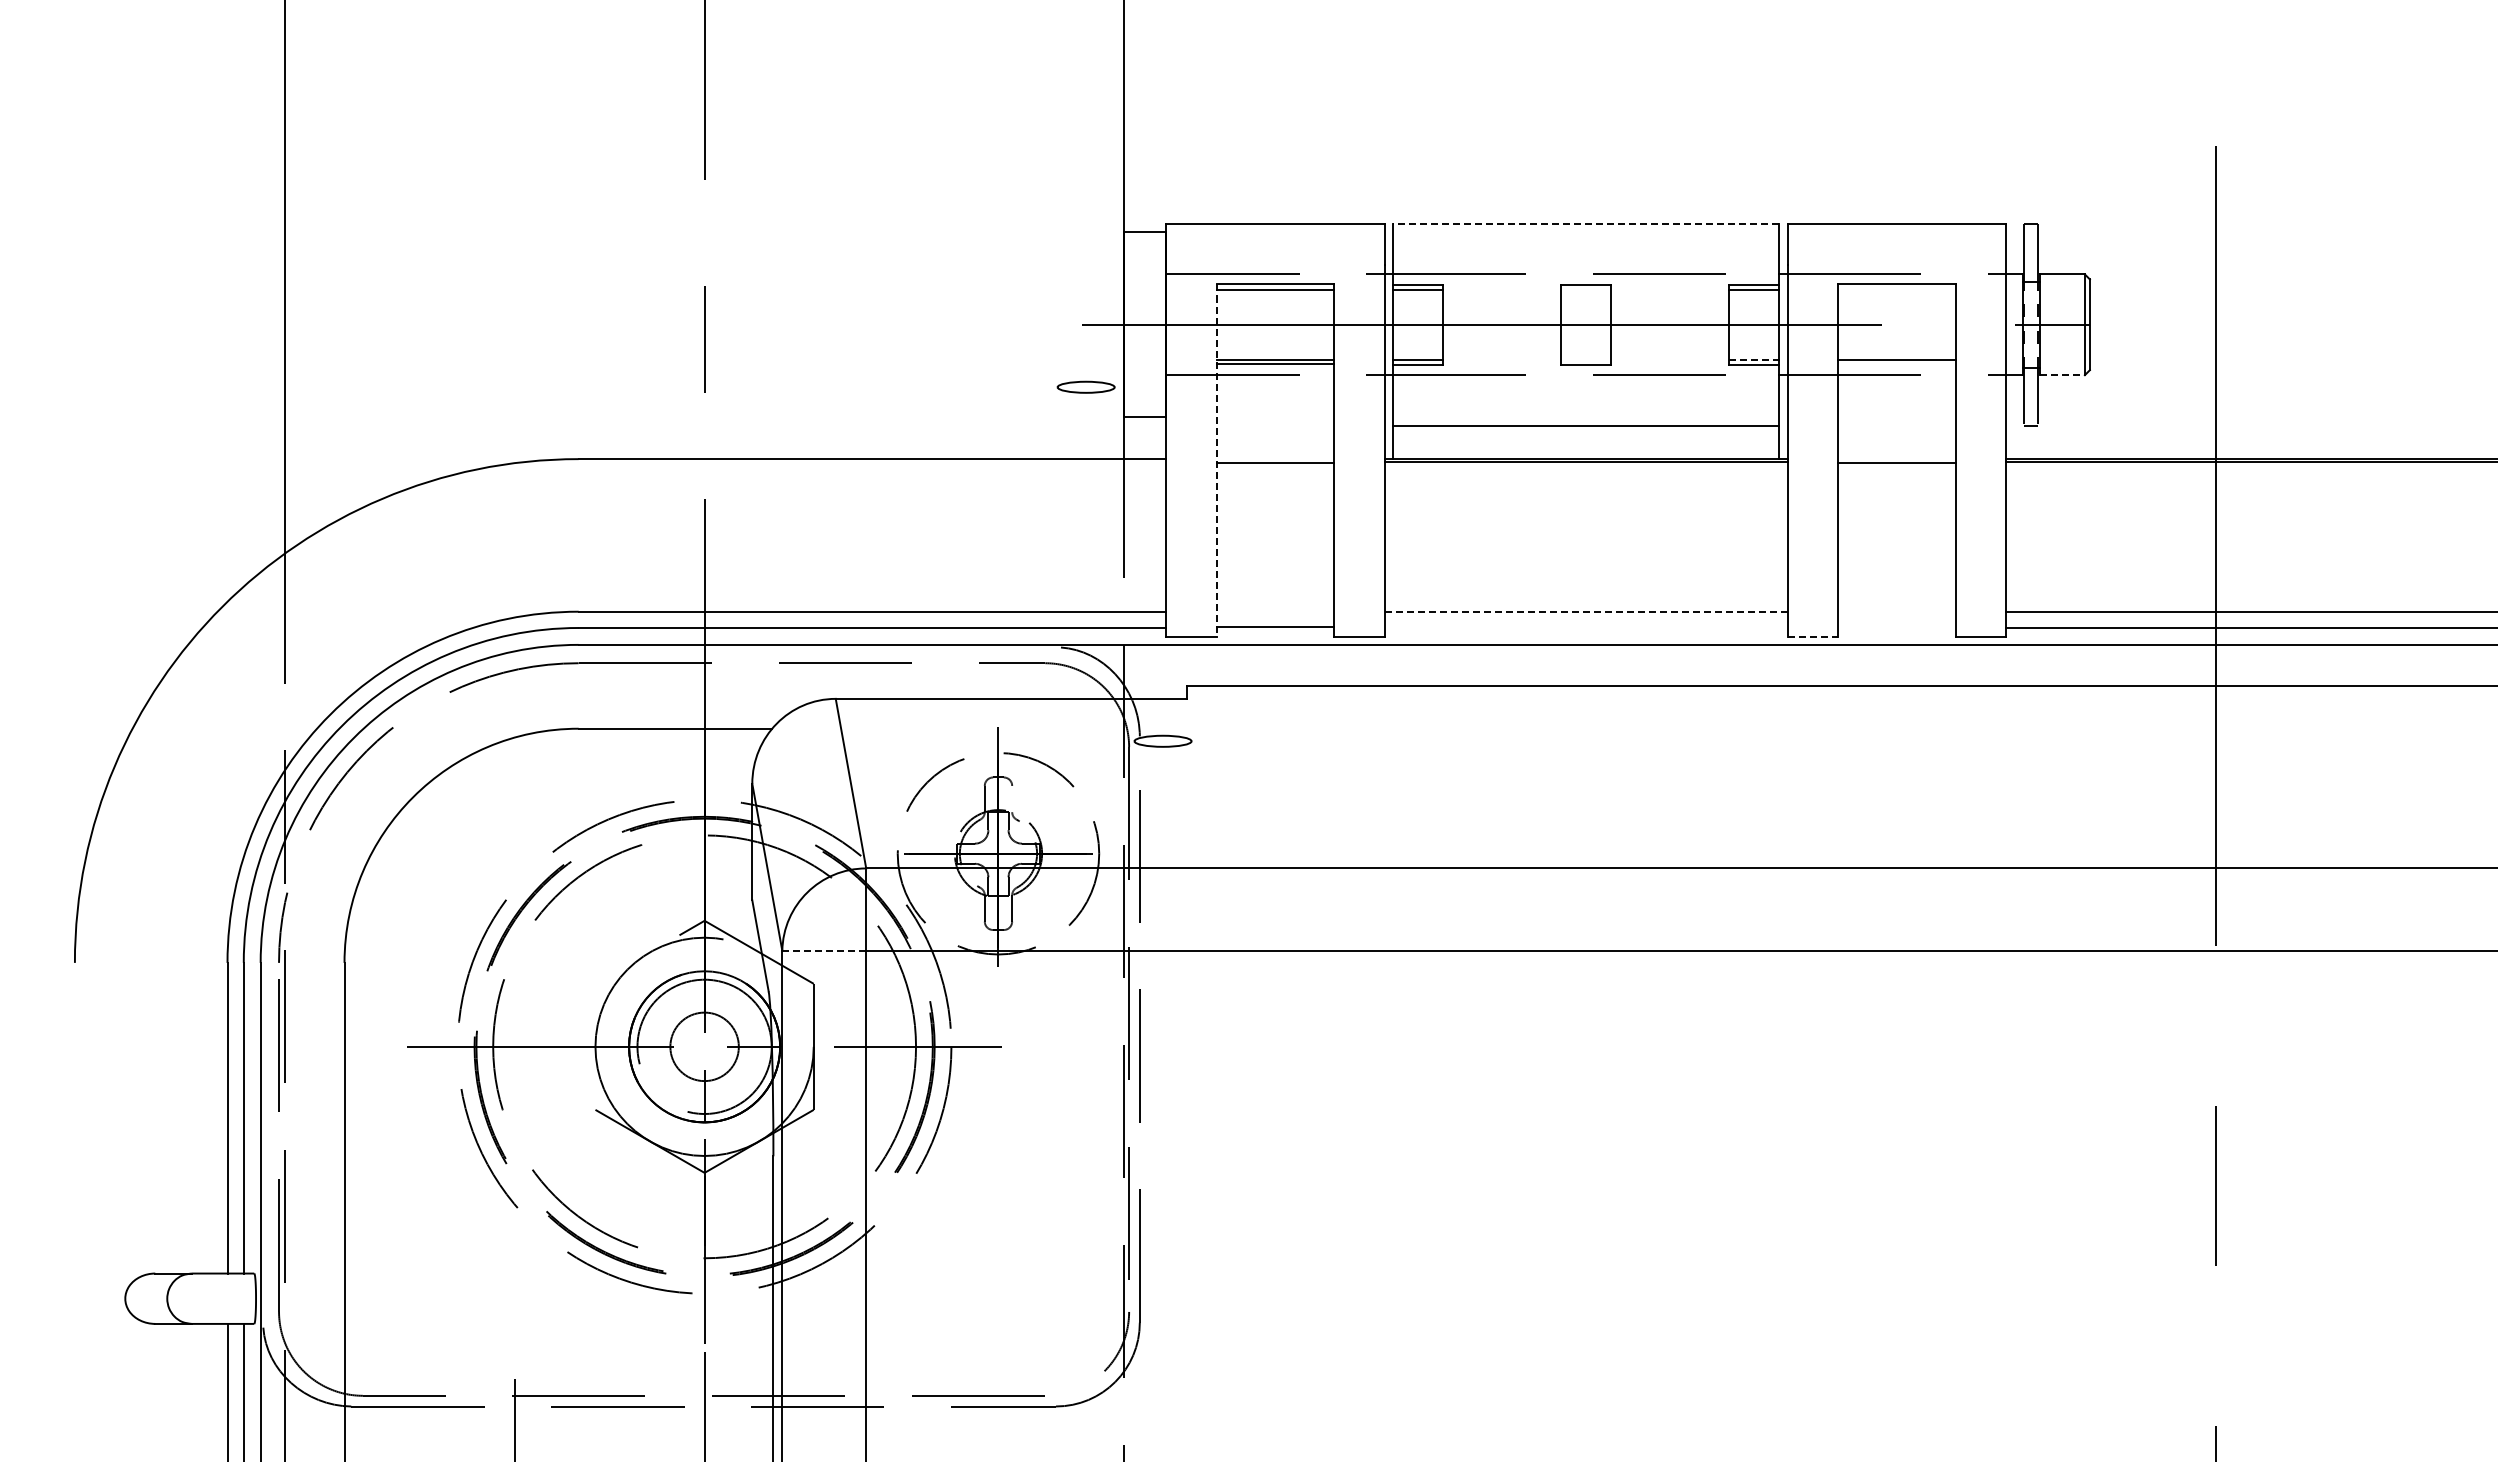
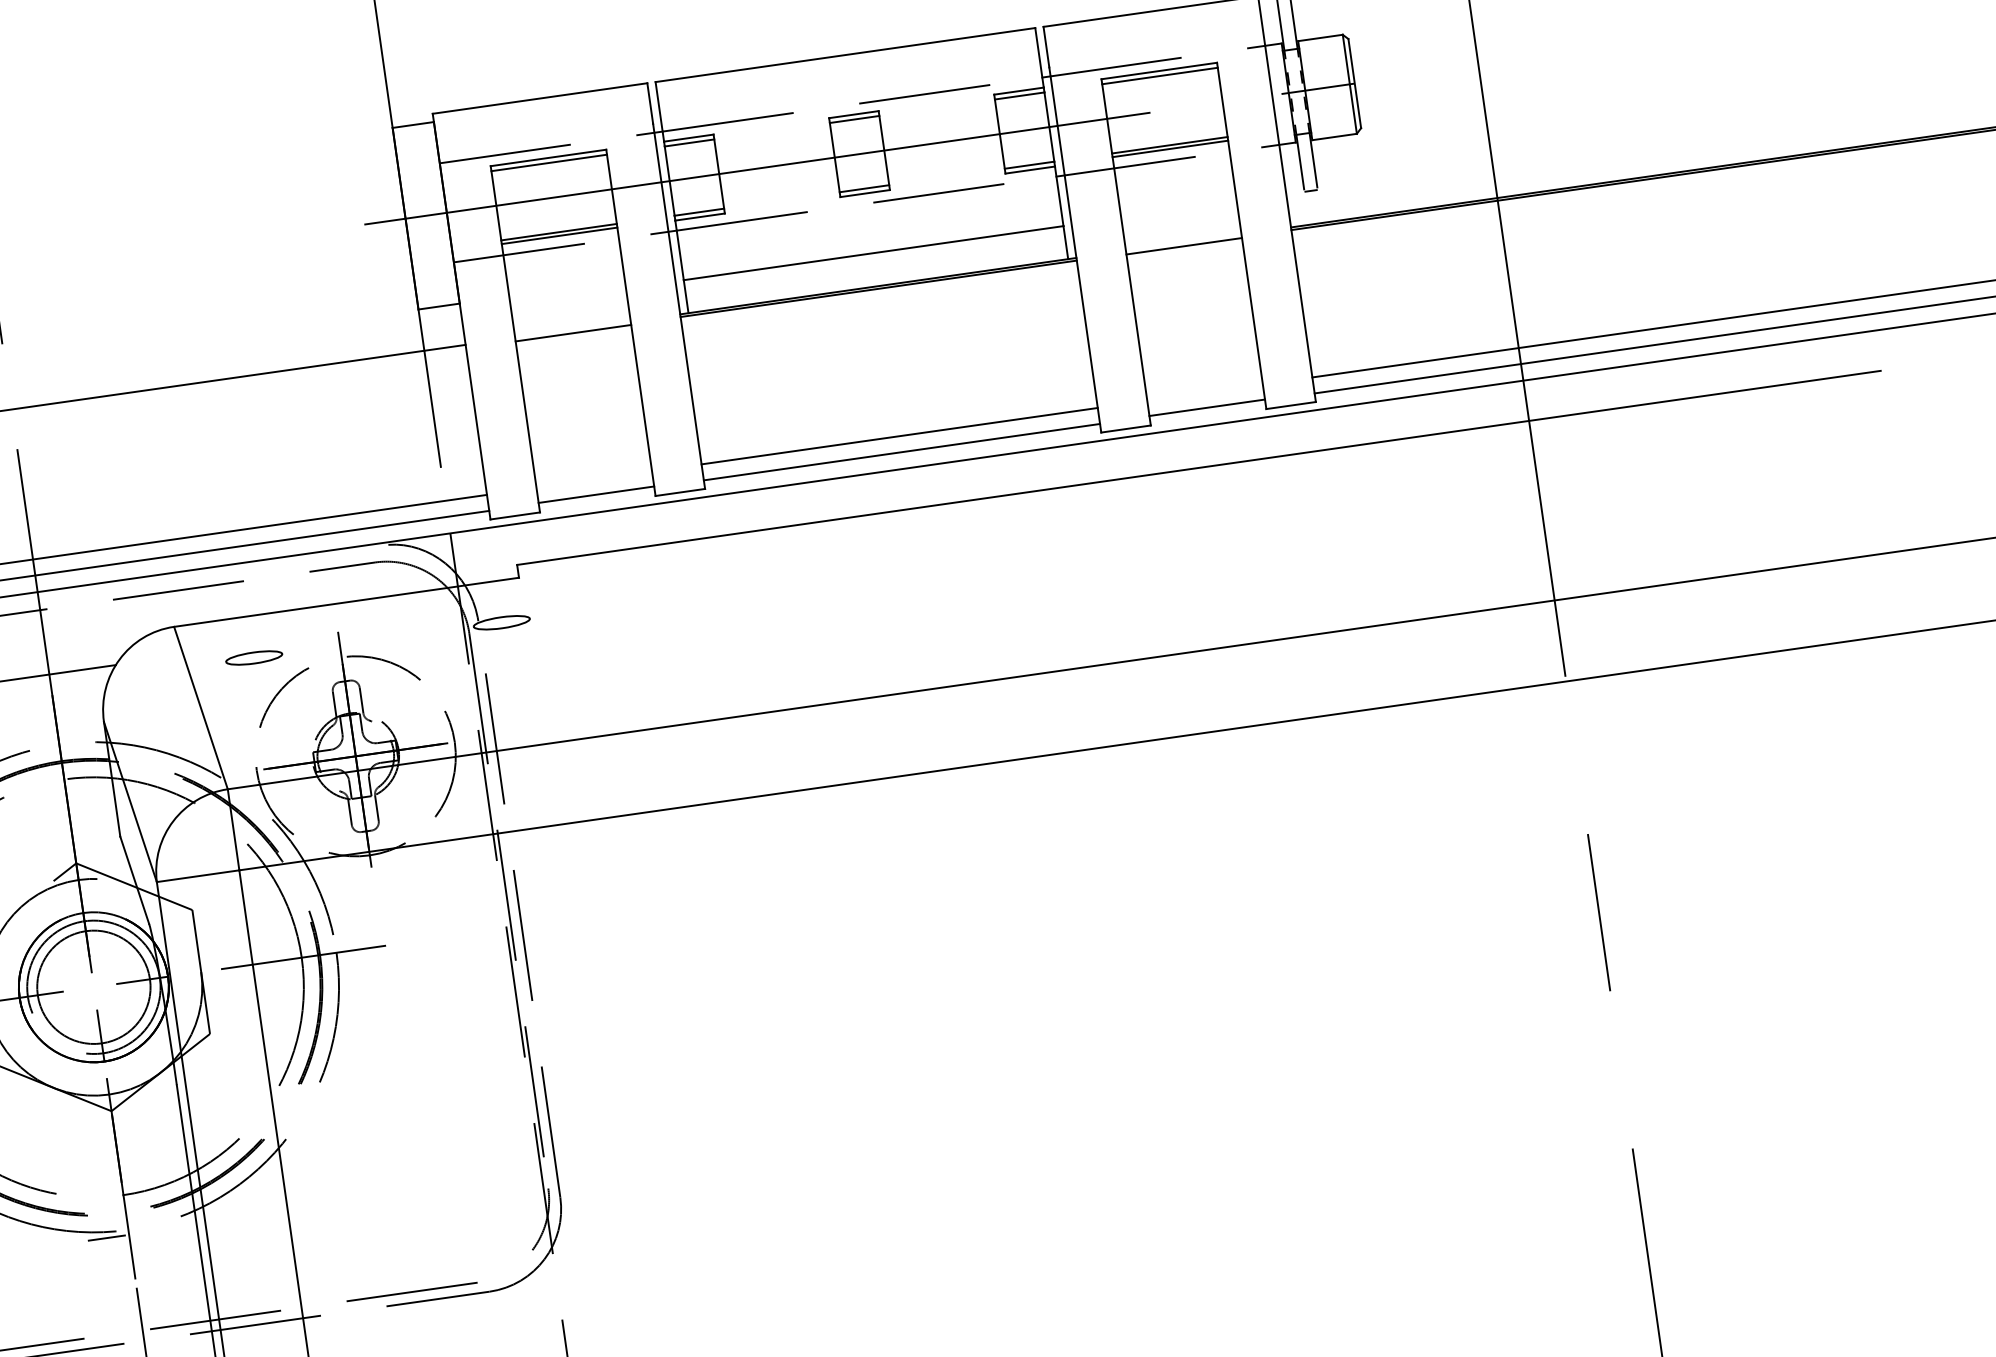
line: (1585, 224) -> (844, 55), dashed -> solid
line: (1586, 289) -> (854, 119), added
line: (1896, 289) -> (1159, 75), added
line: (1586, 360) -> (864, 189), added
line: (1754, 360) -> (1030, 165), dashed -> solid
line: (1896, 363) -> (1170, 148), added
line: (2062, 375) -> (1334, 137), dashed -> solid
part: (1085, 386) -> (253, 657), moved
line: (1216, 461) -> (515, 340), dashed -> solid
line: (1586, 611) -> (899, 435), dashed -> solid
line: (1896, 627) -> (1206, 408), added
line: (1585, 628) -> (901, 452), added
line: (1813, 636) -> (1126, 428), dashed -> solid
line: (1012, 798) -> (361, 700), added
line: (824, 950) -> (198, 875), dashed -> solid
circle: (704, 1046) -> (93, 986), size x1.67
line: (681, 1298) -> (106, 1237), added

